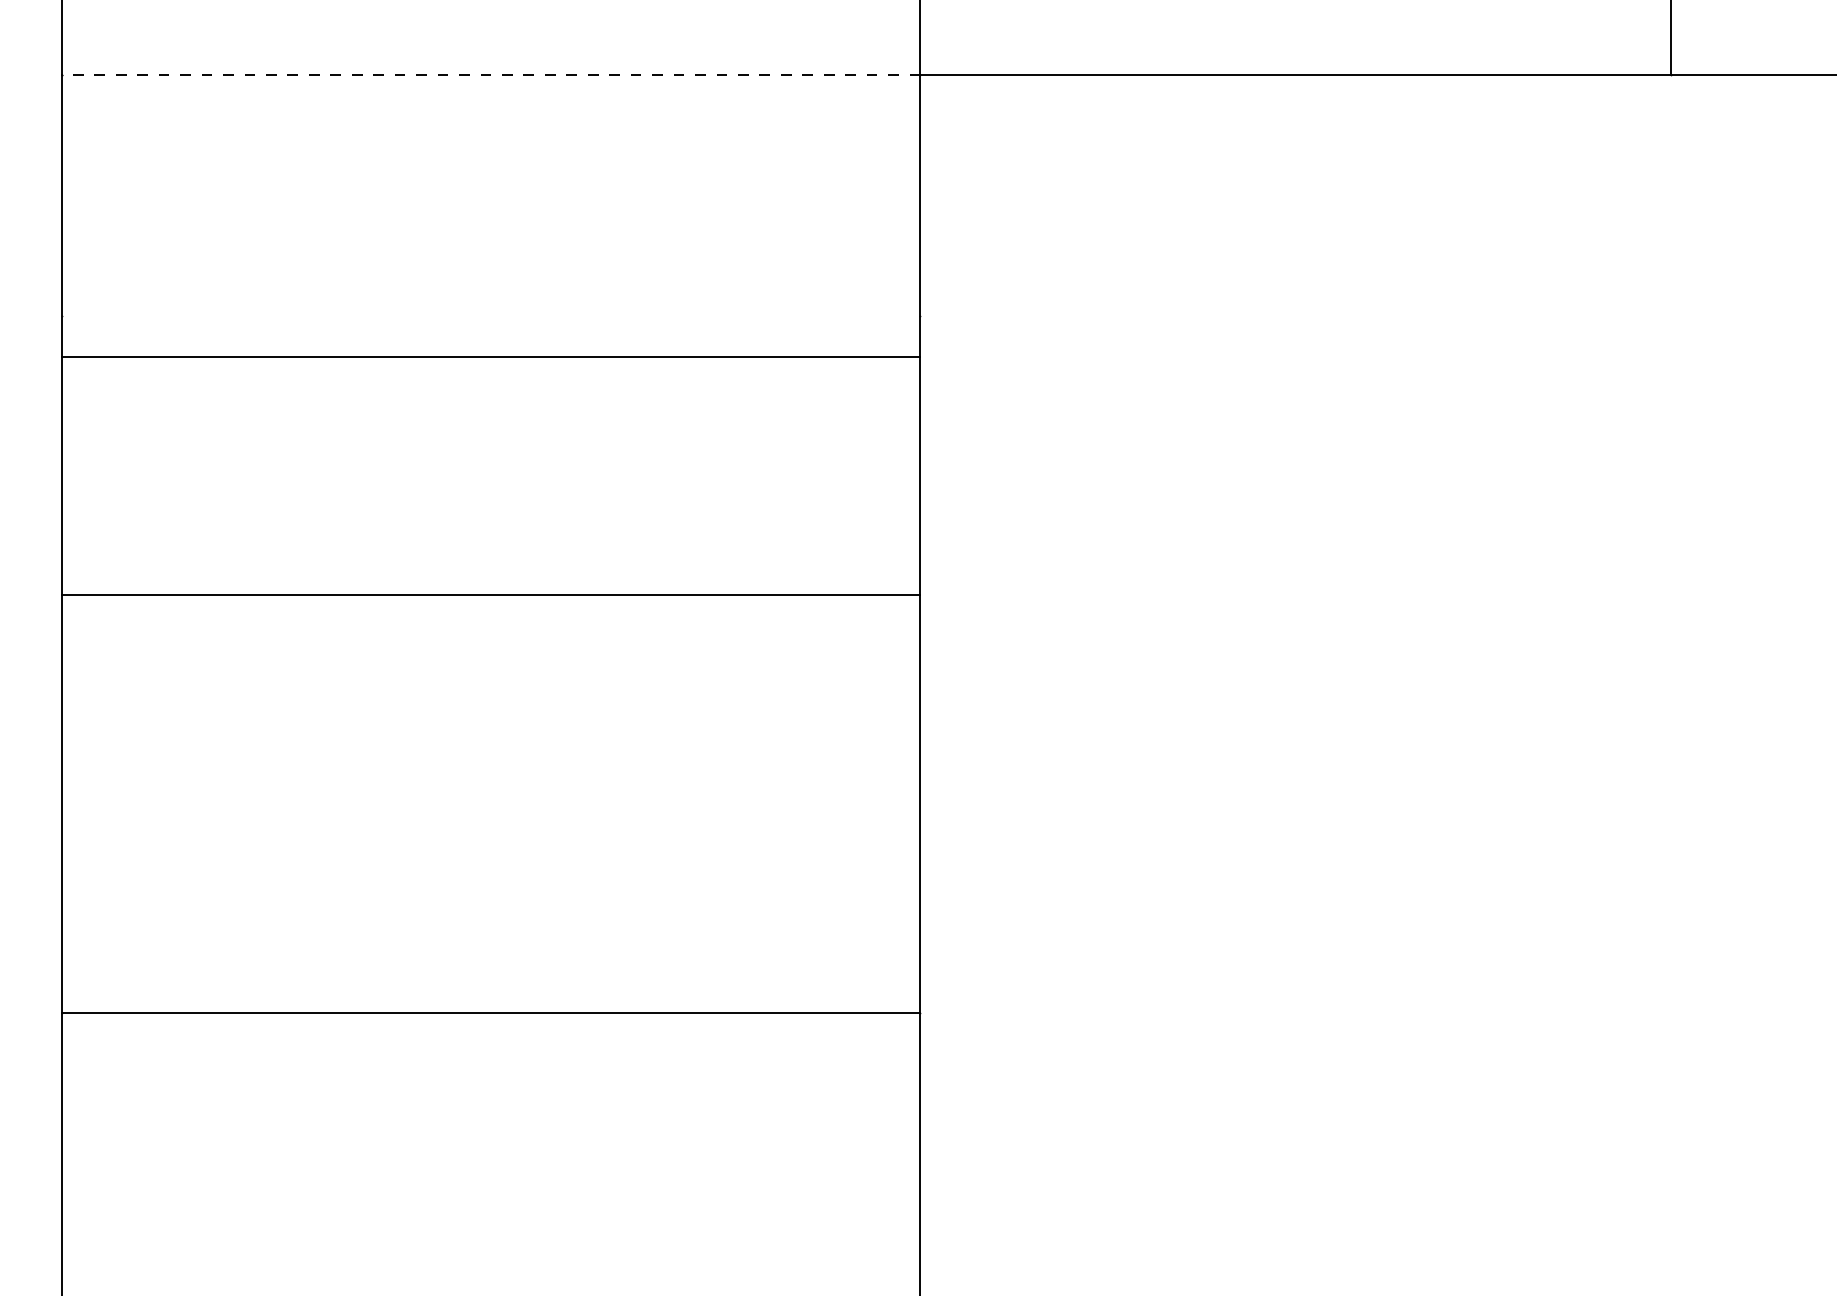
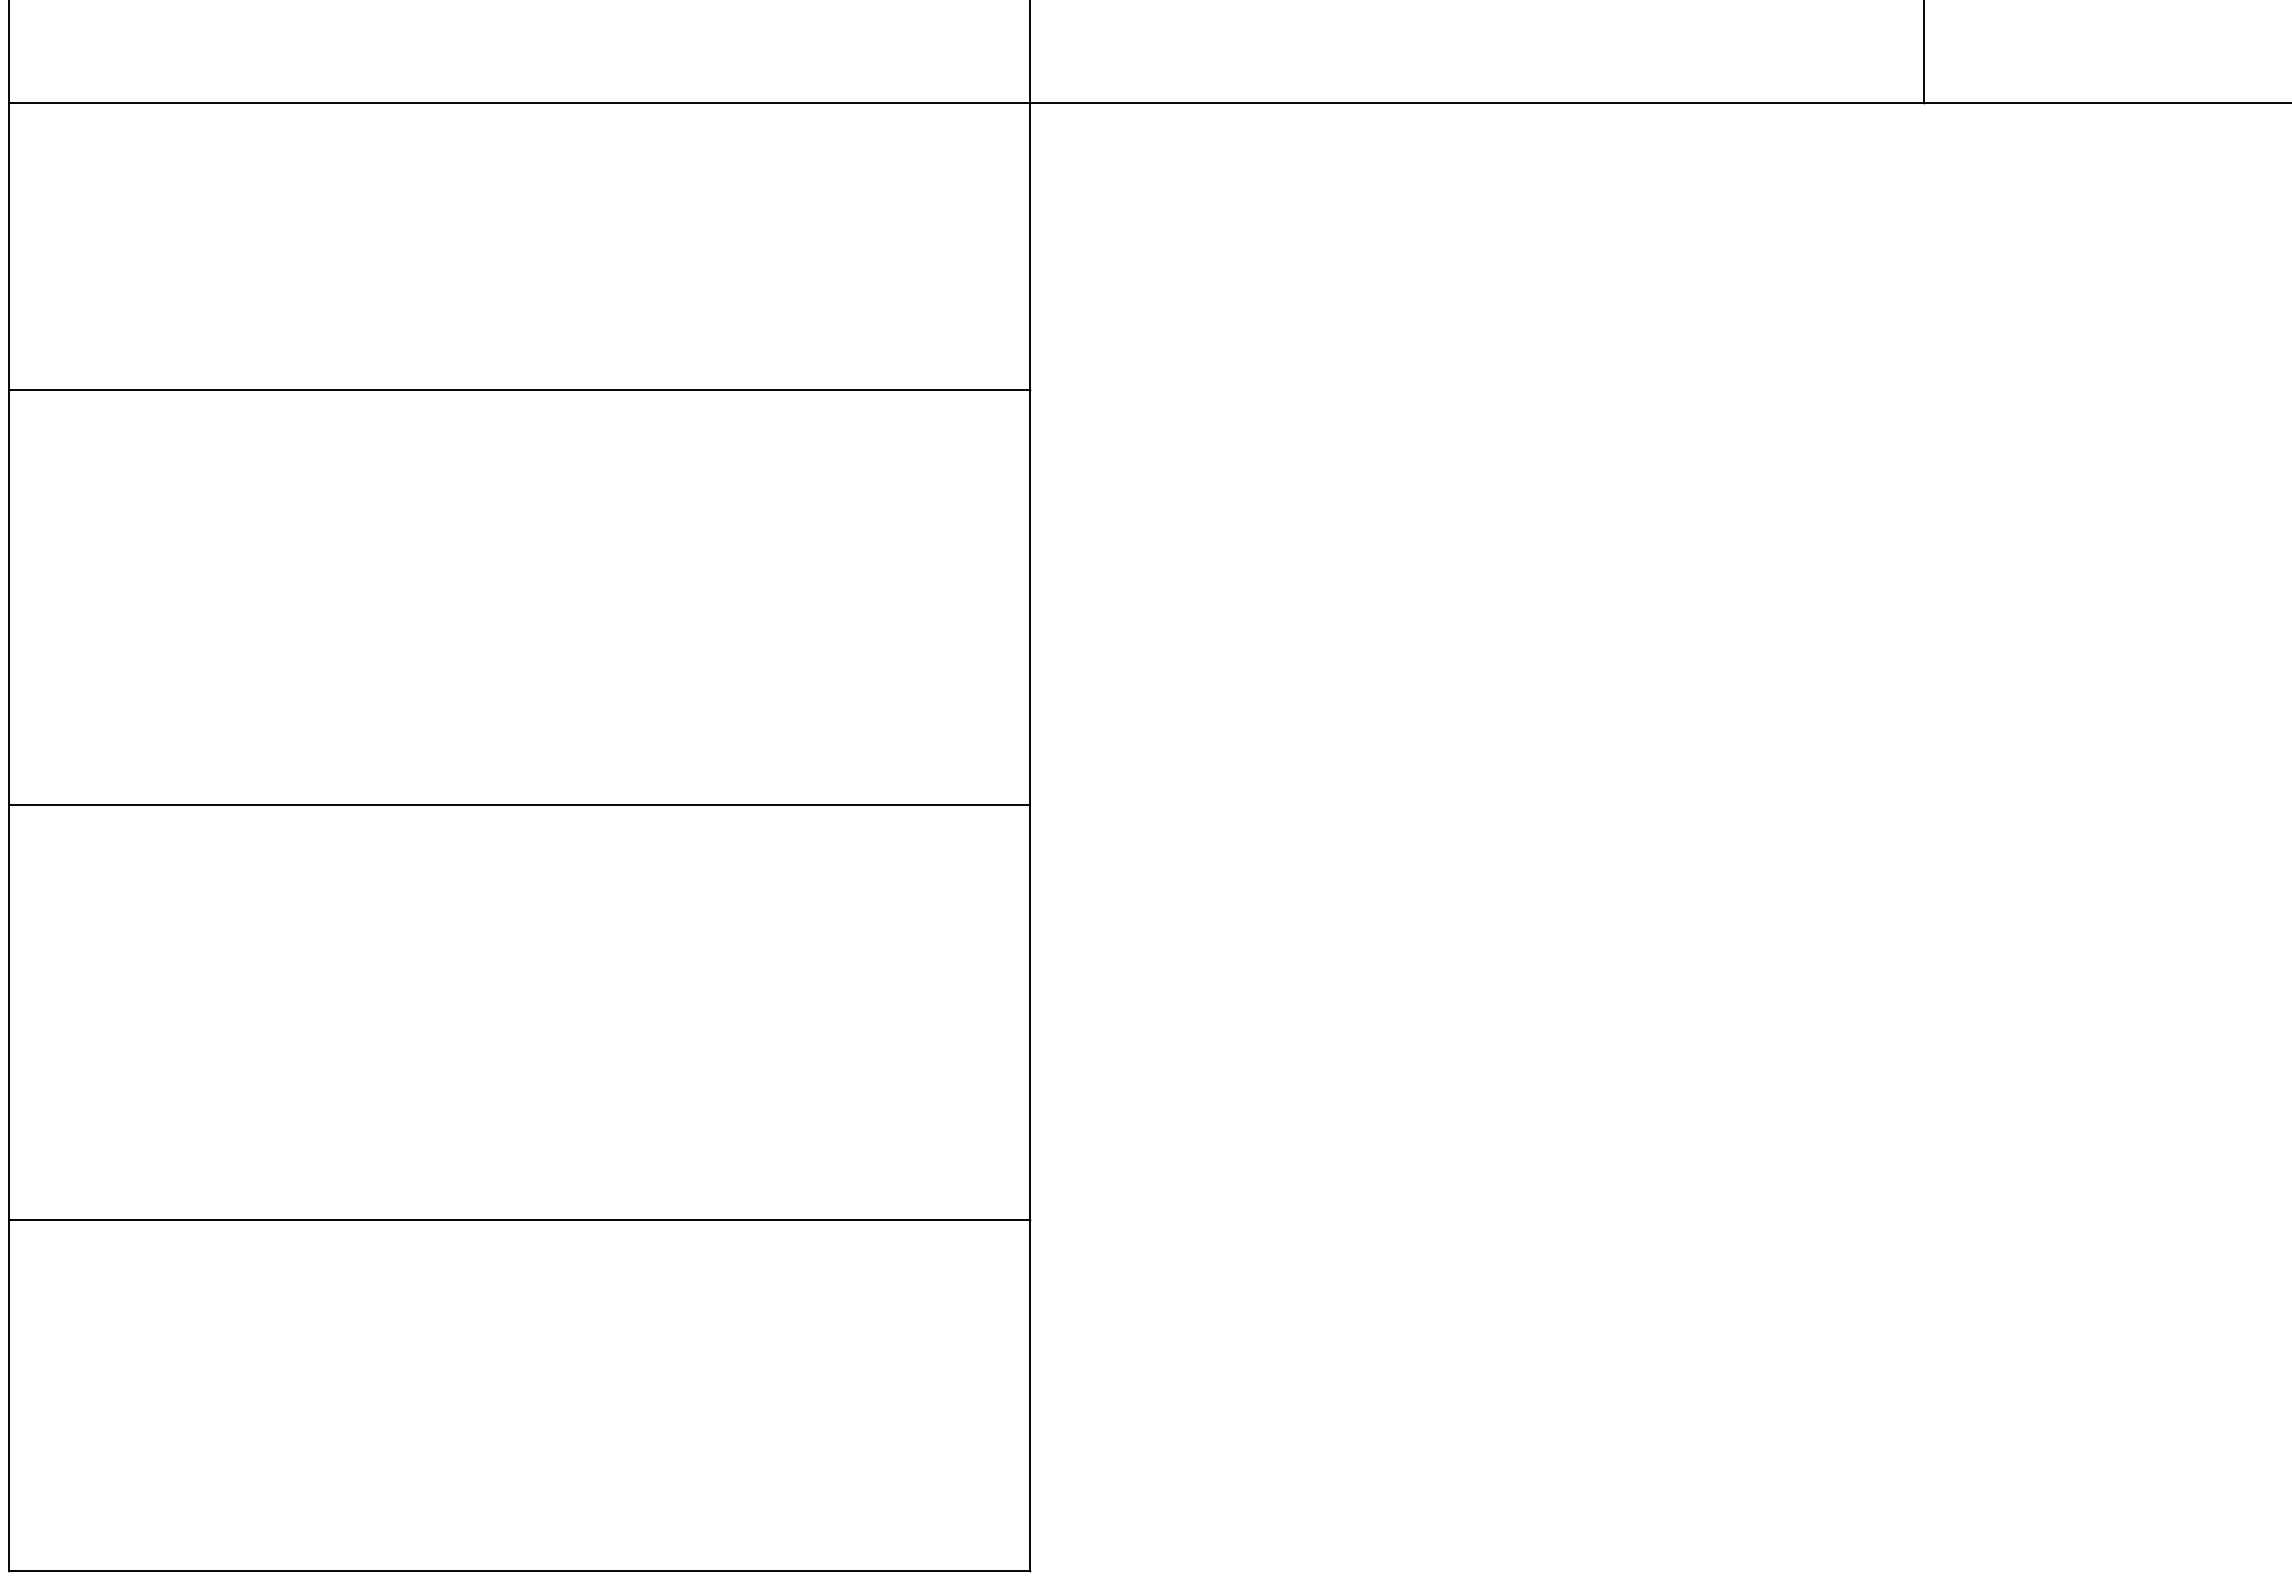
line: (491, 74) -> (519, 102), dashed -> solid
line: (491, 357) -> (519, 390), moved
line: (491, 594) -> (519, 804), moved

